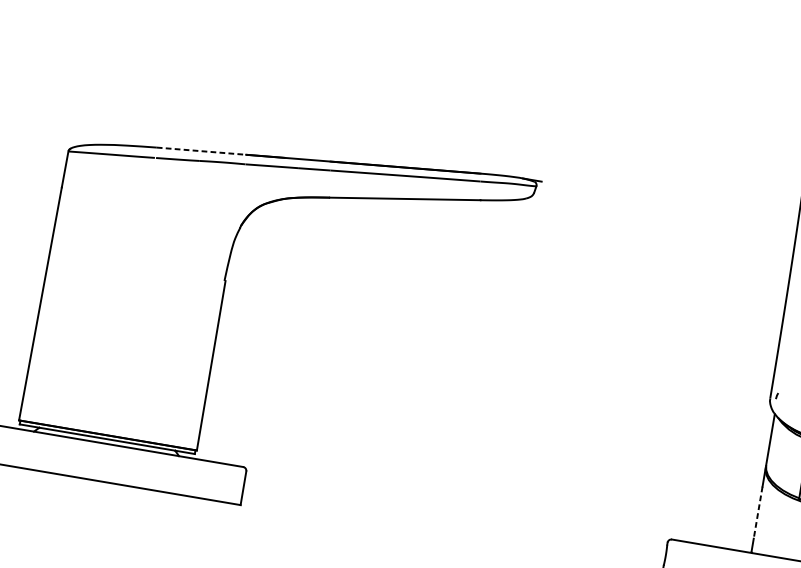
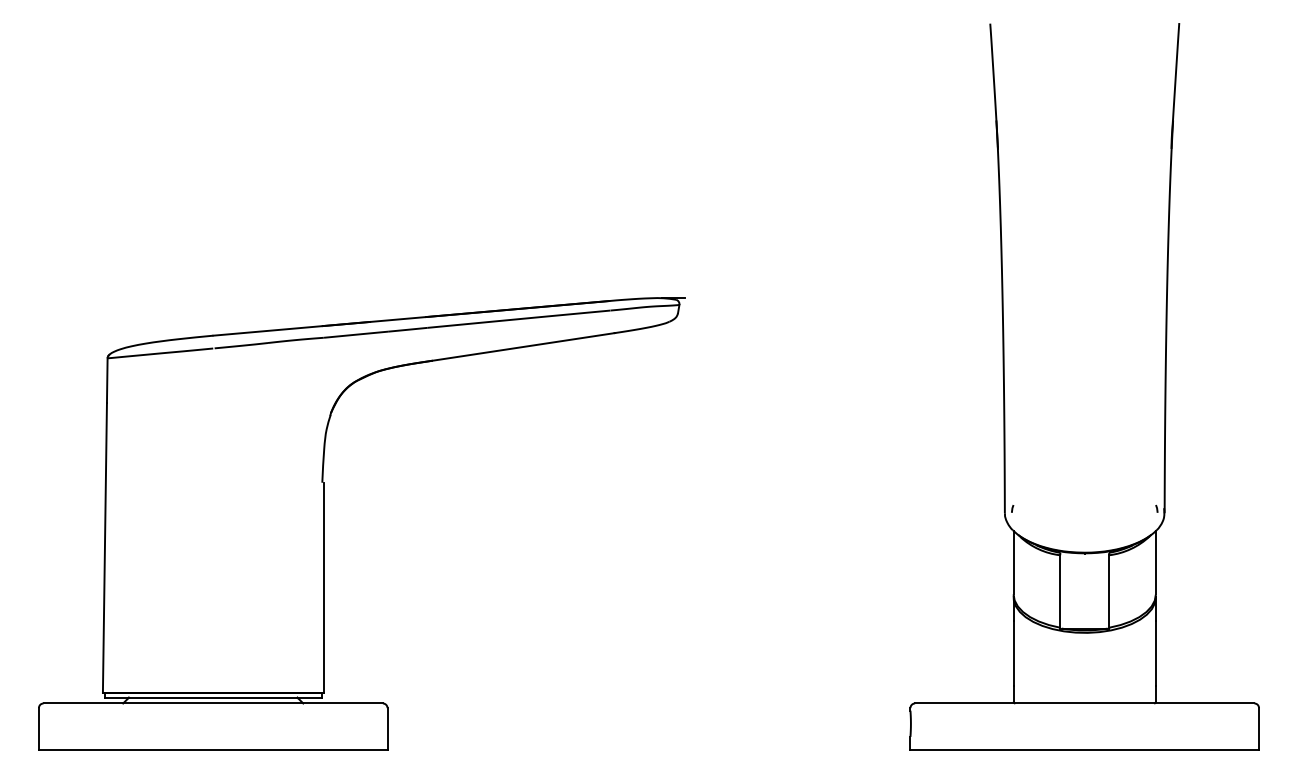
line: (201, 150) -> (268, 330), dashed -> solid
line: (758, 512) -> (1013, 653), dashed -> solid

